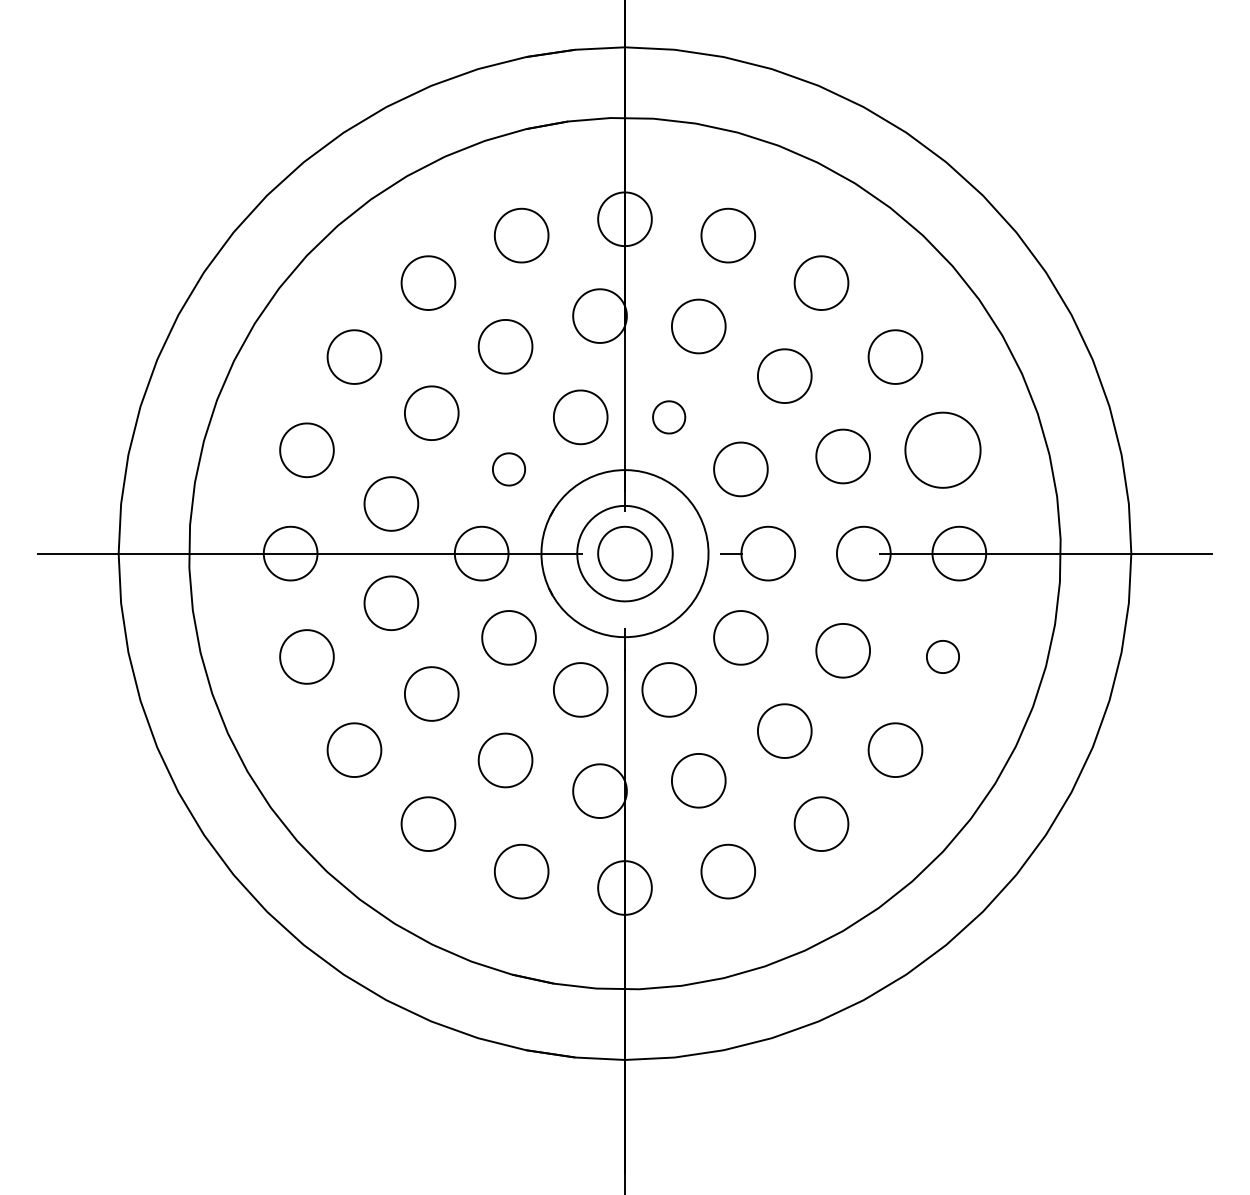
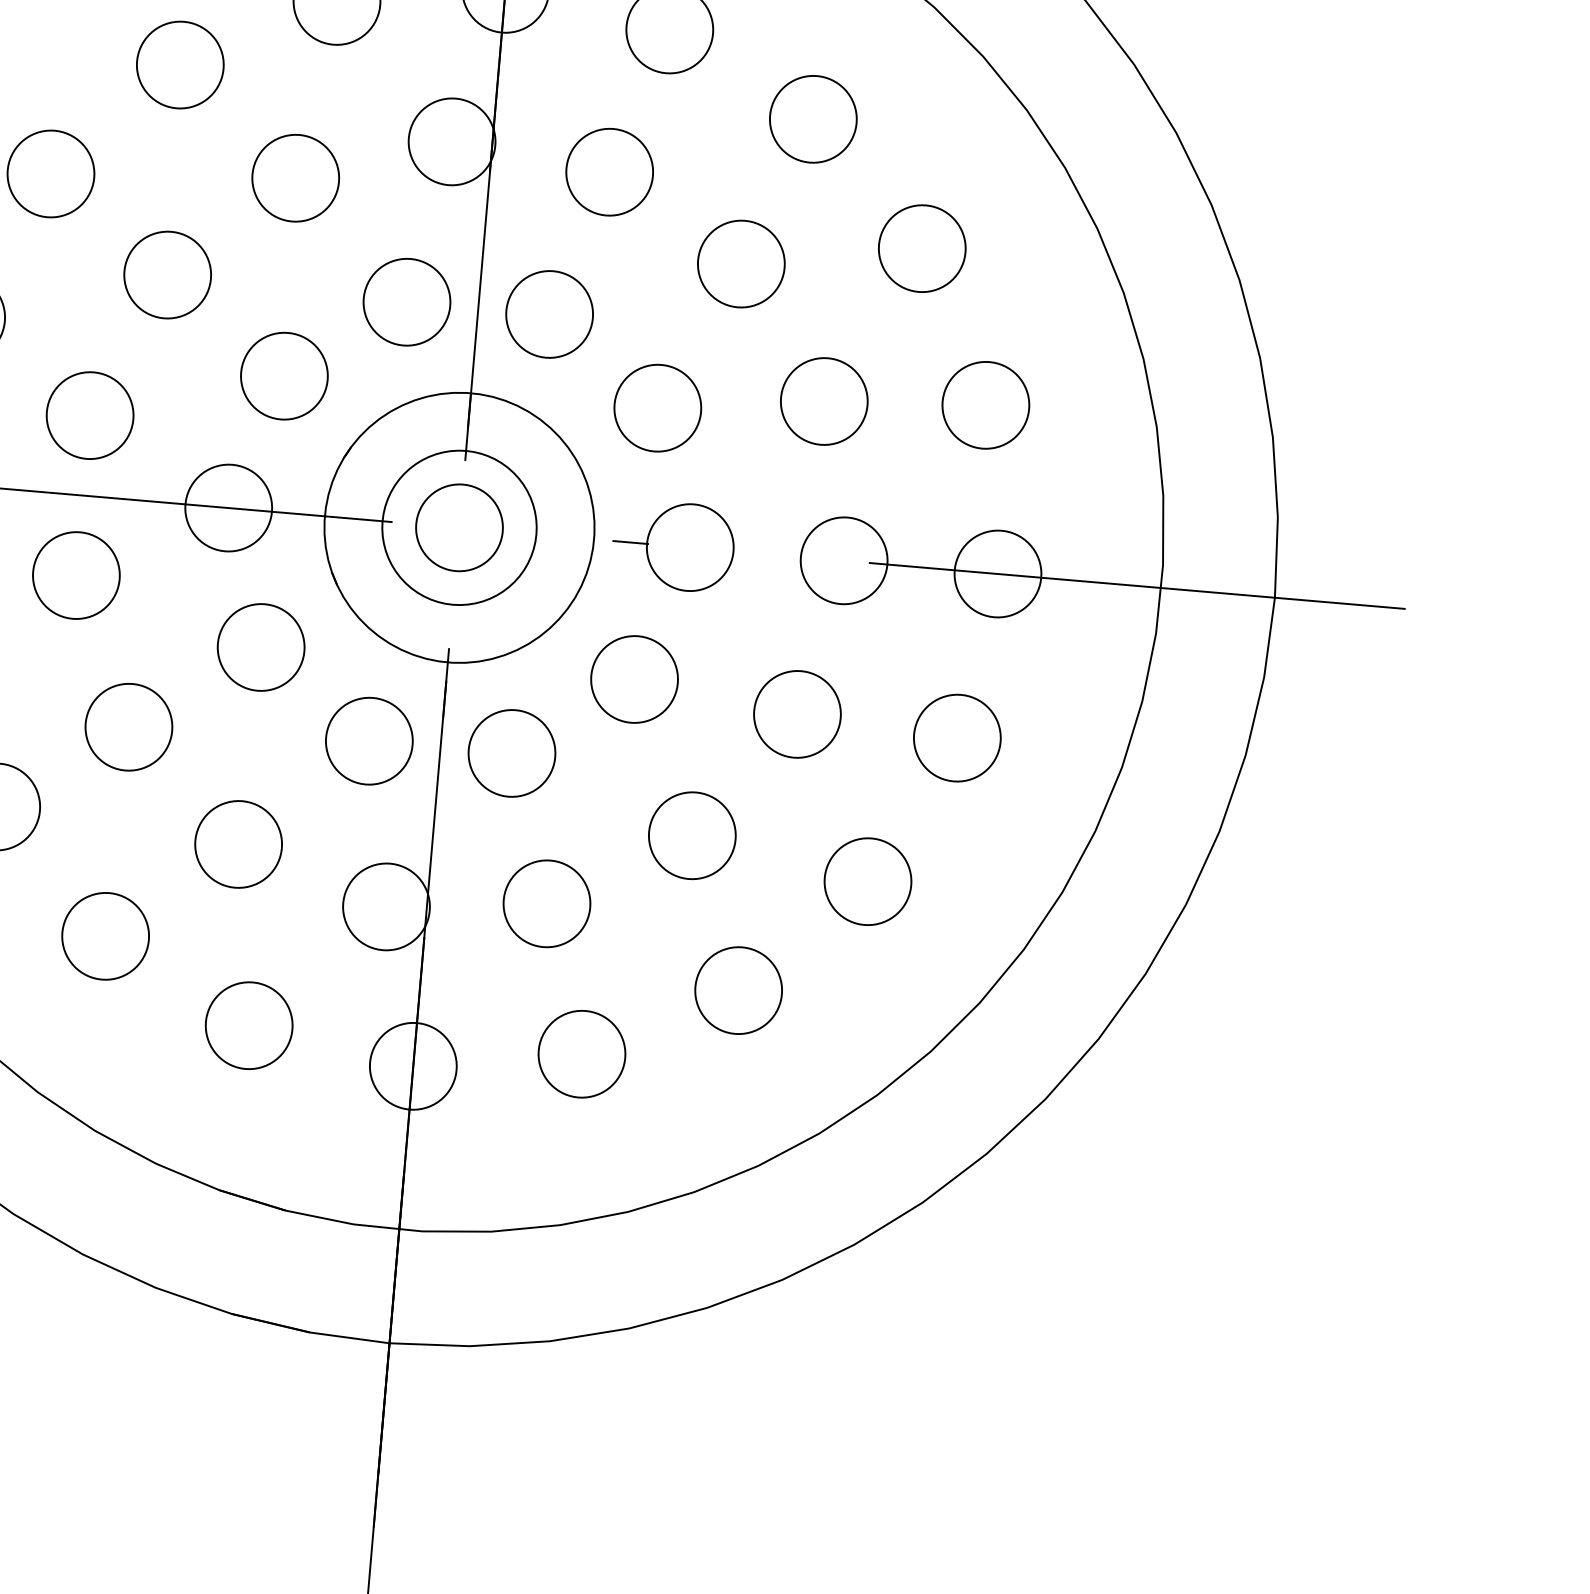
part: (668, 417) -> (548, 314), size x1.67
part: (942, 450) -> (985, 405), size x0.71
part: (508, 469) -> (283, 376), size x1.67
part: (942, 656) -> (956, 737), size x1.67

